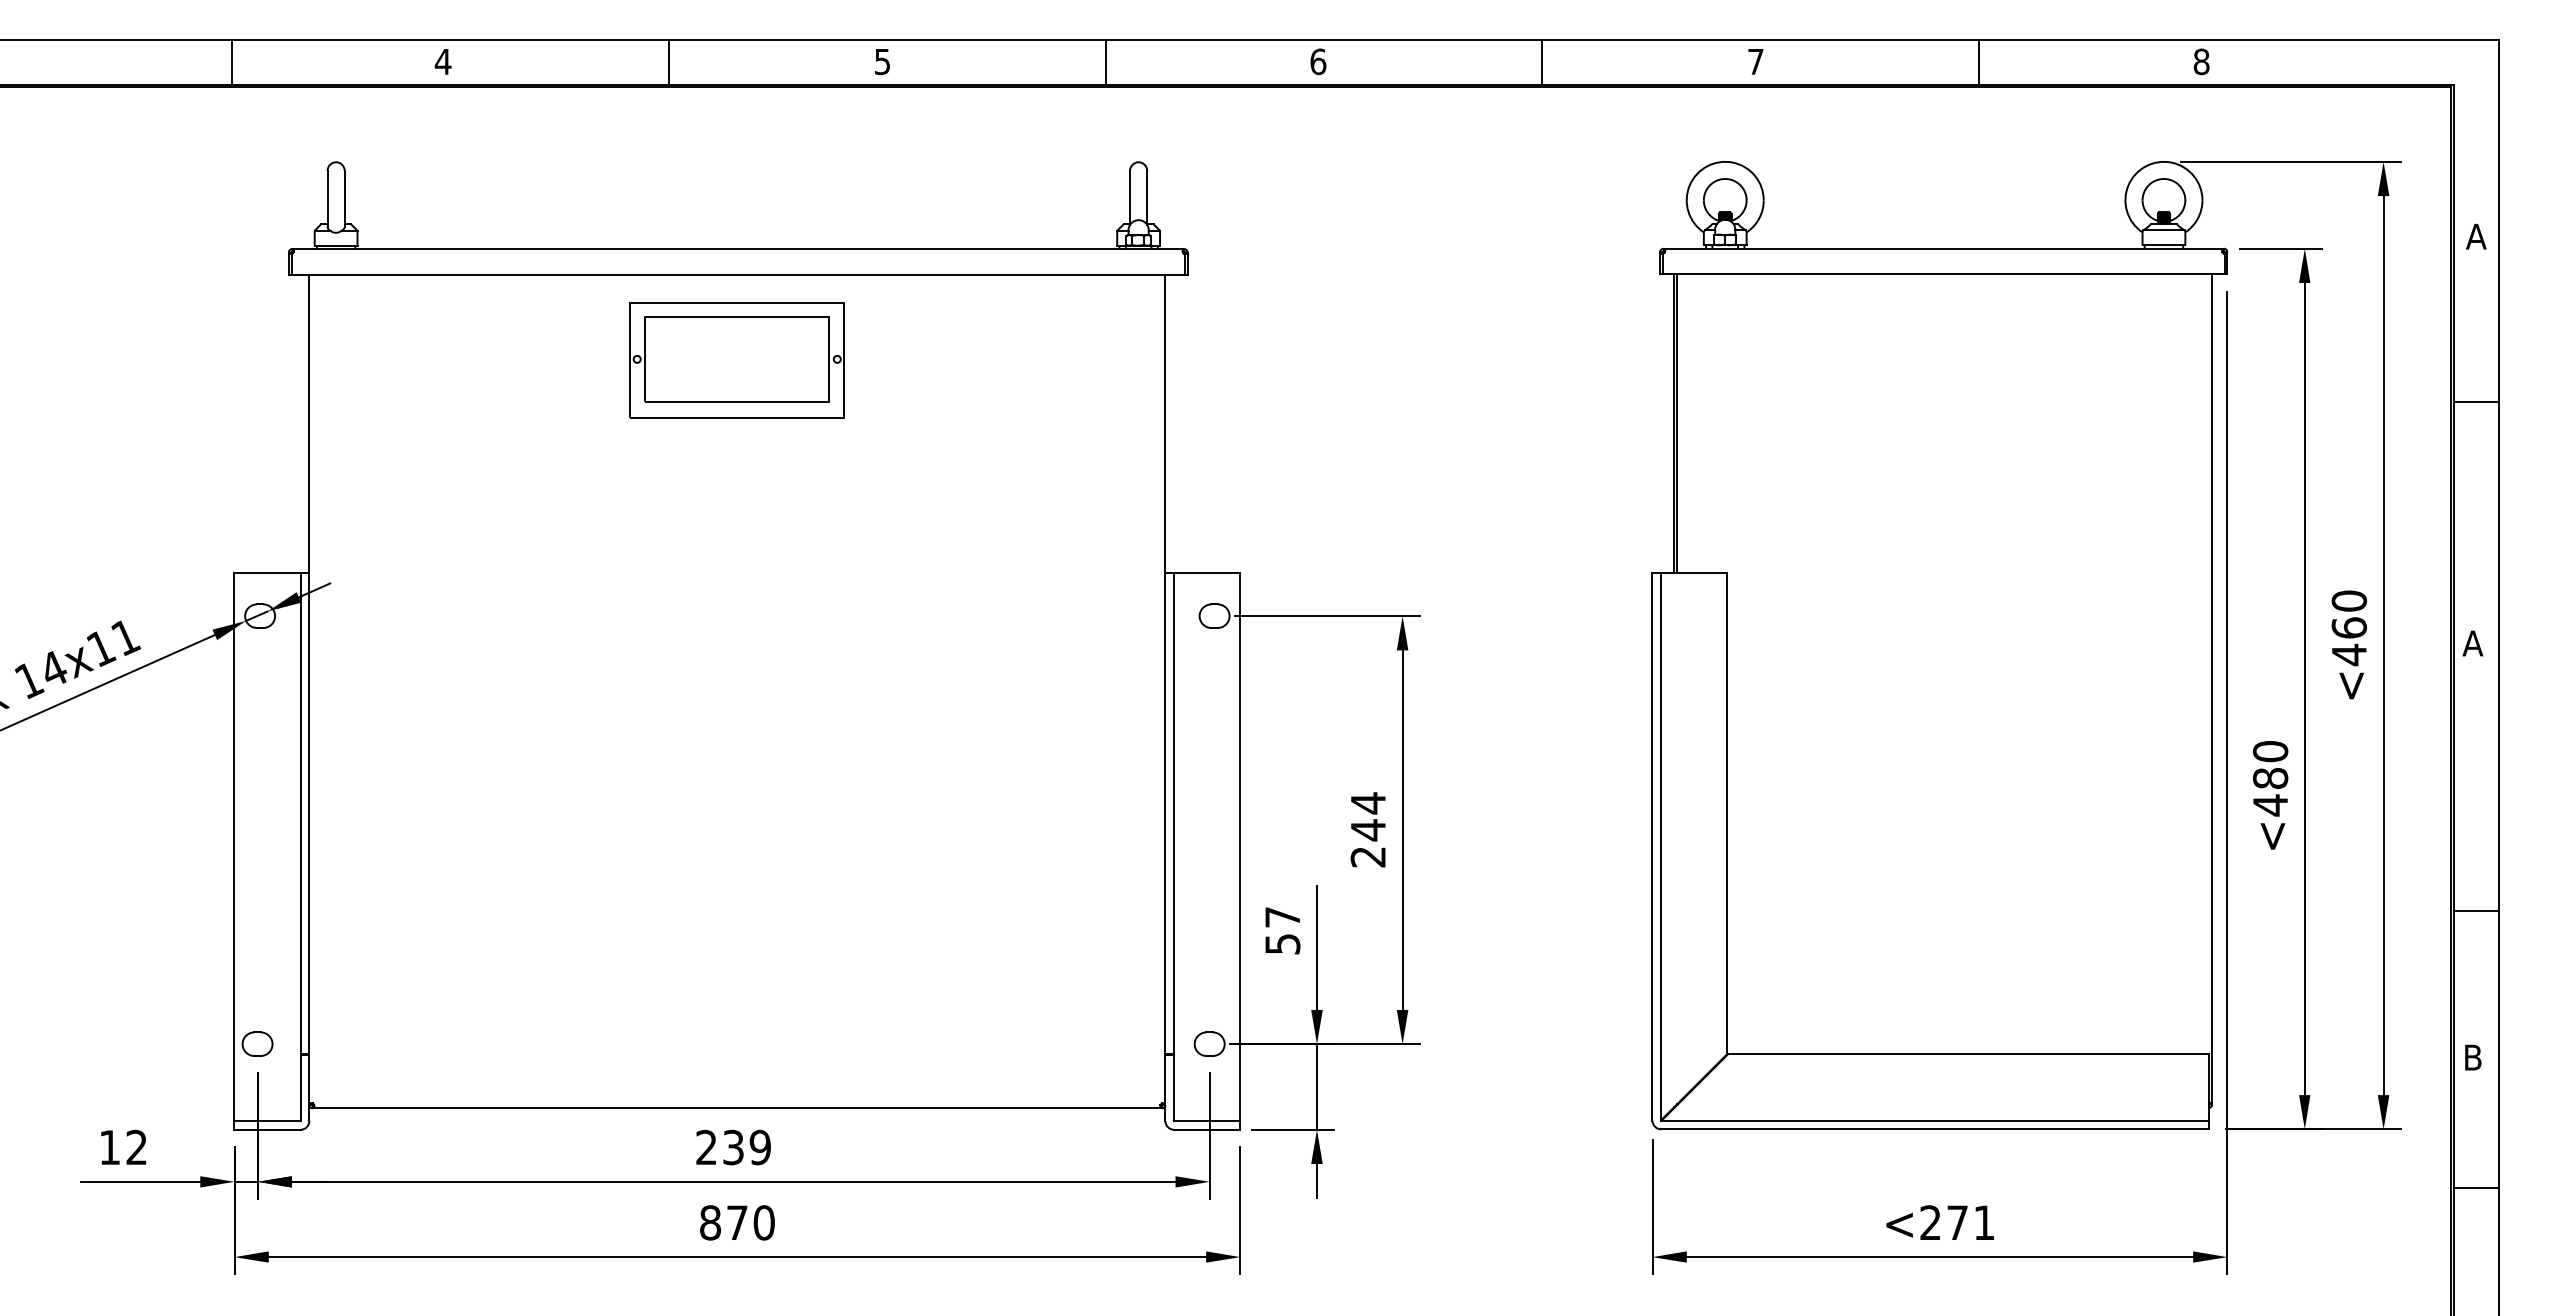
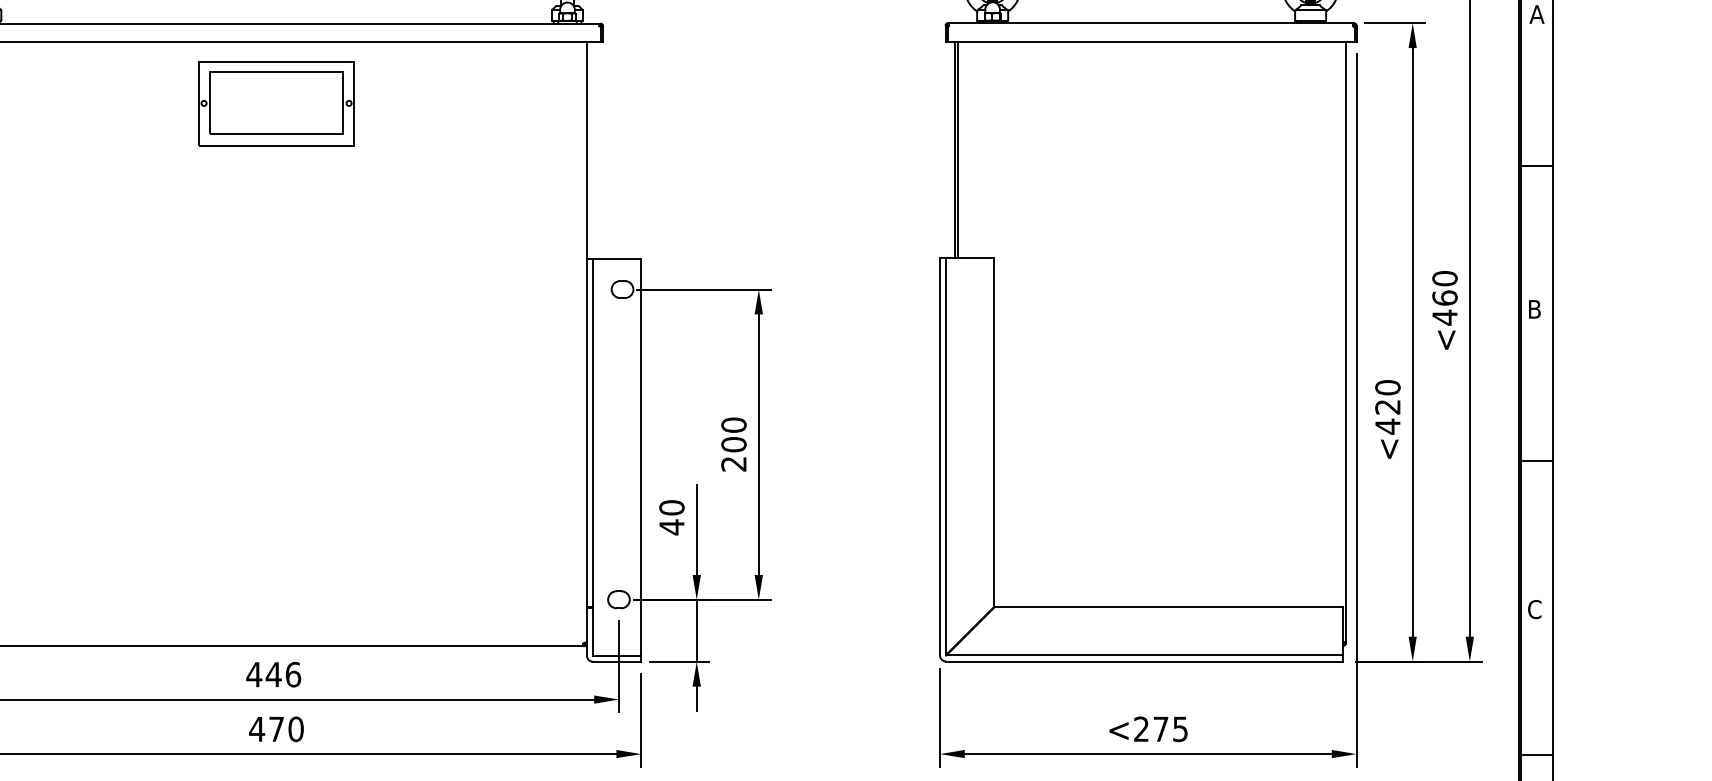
line: (2475, 402) -> (1536, 166), moved
text: (2472, 643) -> (1534, 309), A -> B
text: (2270, 778) -> (1387, 407), <480 -> <420
text: (1368, 816) -> (734, 434), 244 -> 200
line: (2475, 911) -> (1536, 460), moved
text: (1282, 930) -> (671, 517), 57 -> 40
text: (2472, 1057) -> (1534, 609), B -> C
text: (733, 1147) -> (273, 674), 239 -> 446
line: (2475, 1187) -> (1536, 755), moved
text: (710, 1222) -> (257, 729), 870 -> 470
text: (1984, 1222) -> (1180, 729), <271 -> <275

